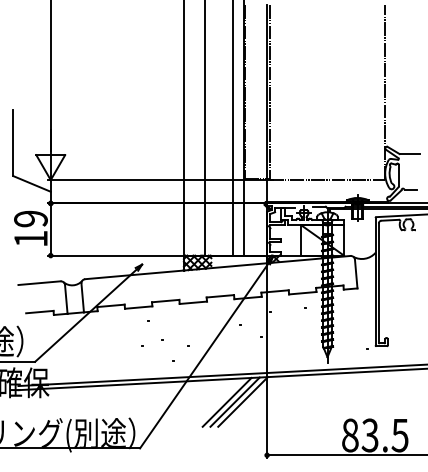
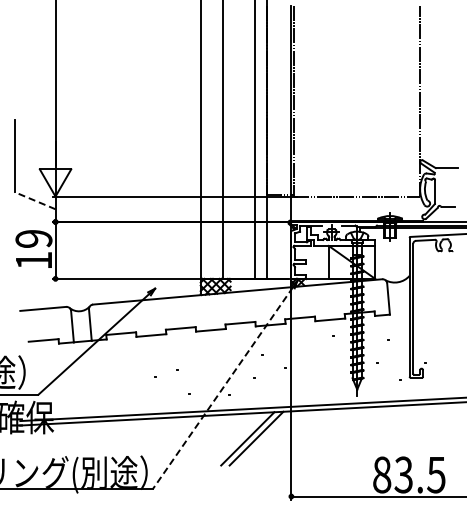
line: (31, 183) -> (34, 200), solid -> dashed
line: (203, 356) -> (222, 388), solid -> dashed
line: (243, 402) -> (265, 438), removed

